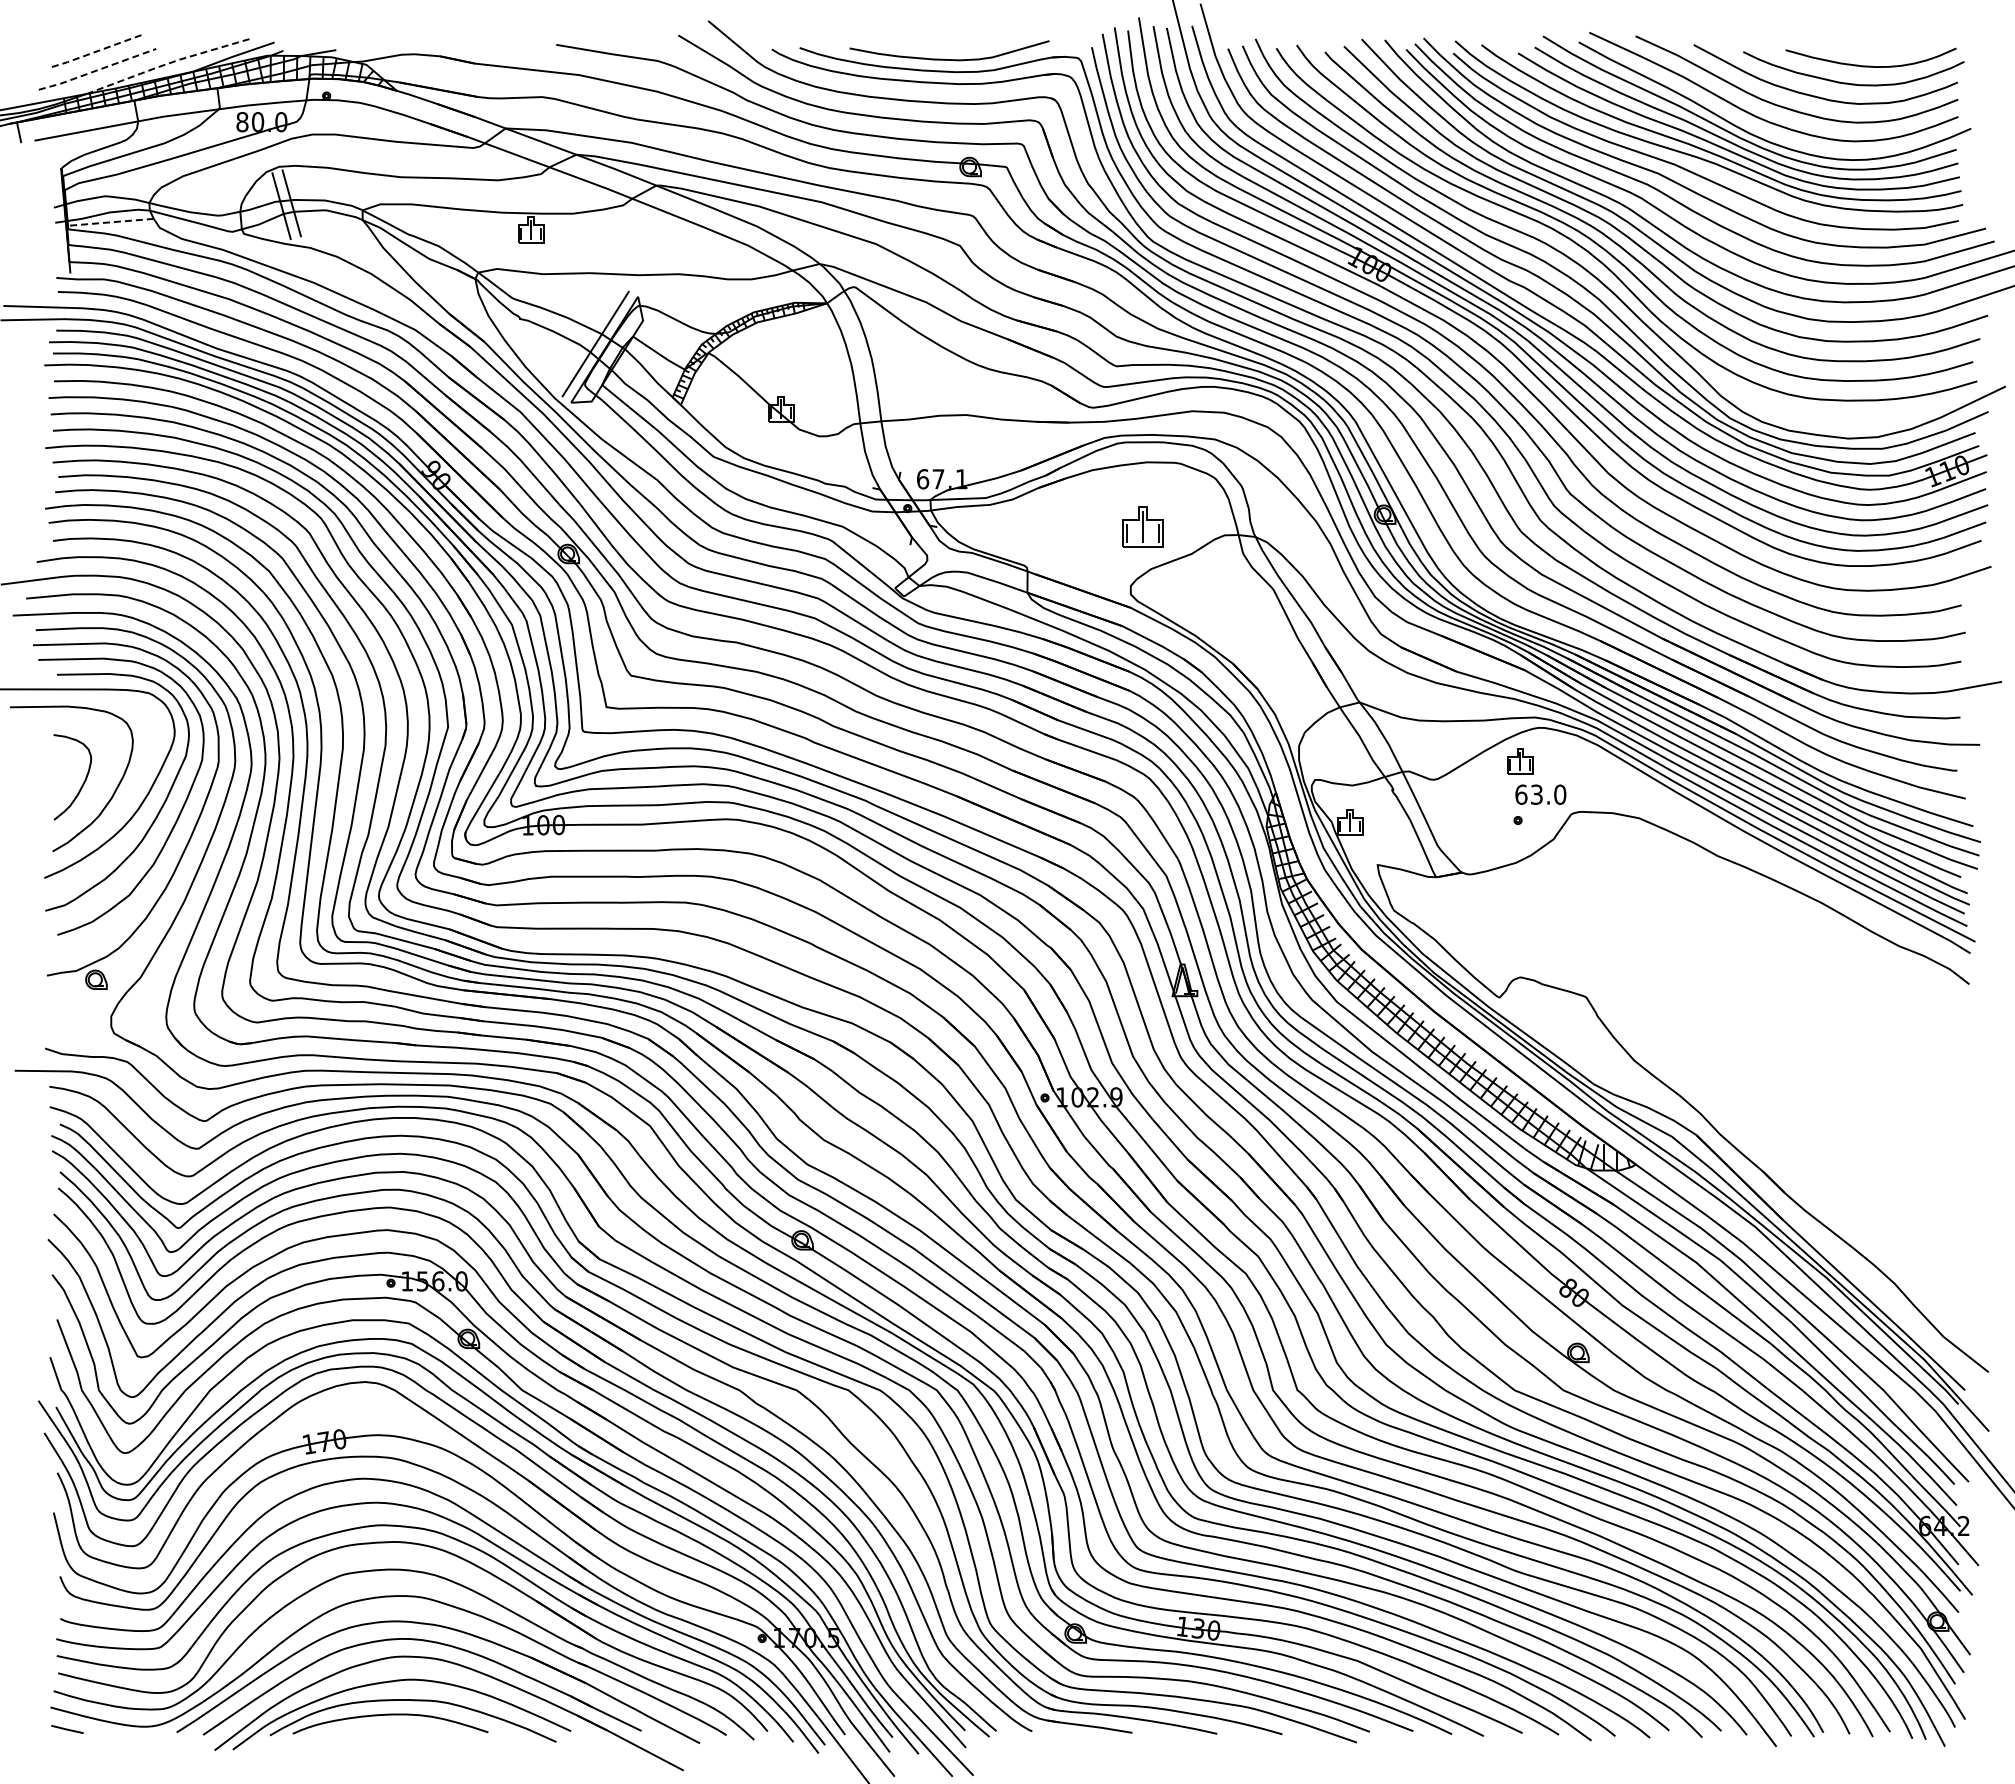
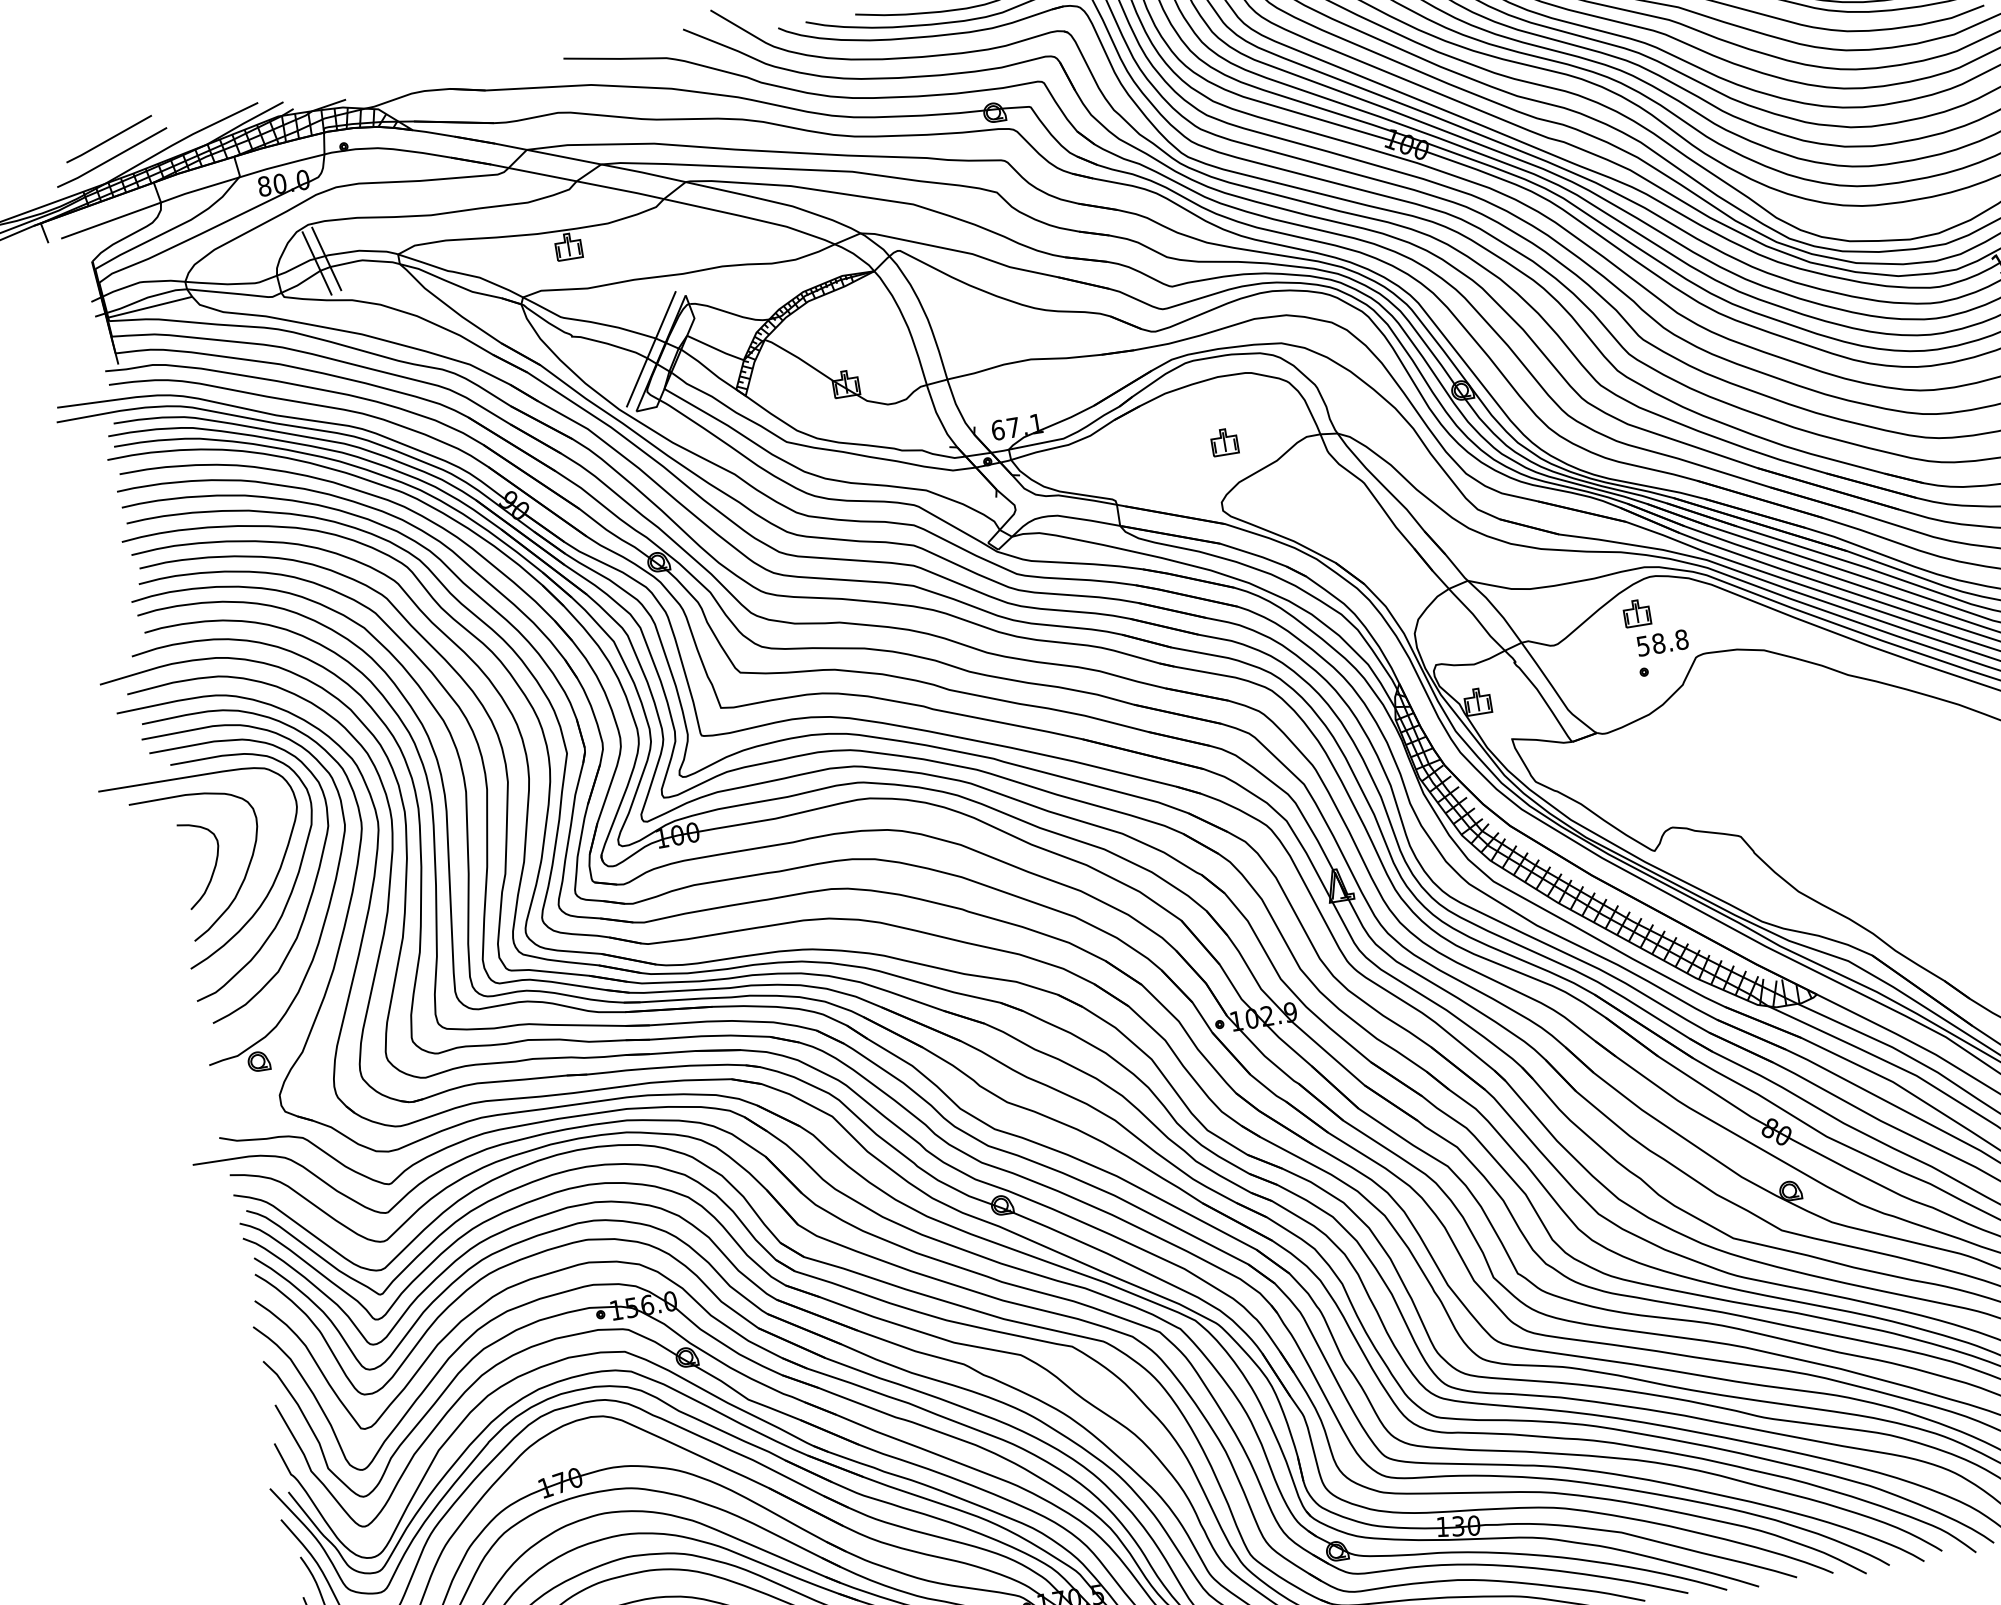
line: (97, 51) -> (109, 139), dashed -> solid
line: (167, 64) -> (180, 141), dashed -> solid
line: (97, 70) -> (112, 158), dashed -> solid
line: (109, 222) -> (148, 307), dashed -> solid
part: (1143, 527) -> (1224, 442), size x0.62
text: (1540, 794) -> (1662, 642), 63.0 -> 58.8

